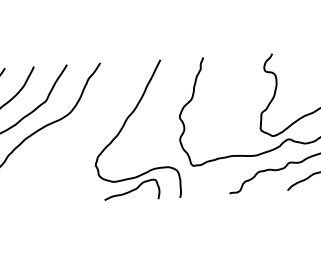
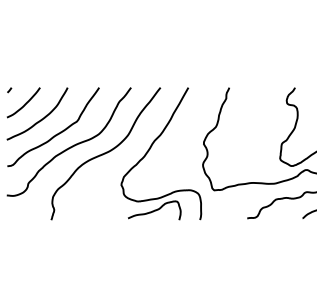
curve: (77, 133) -> (105, 153), added

